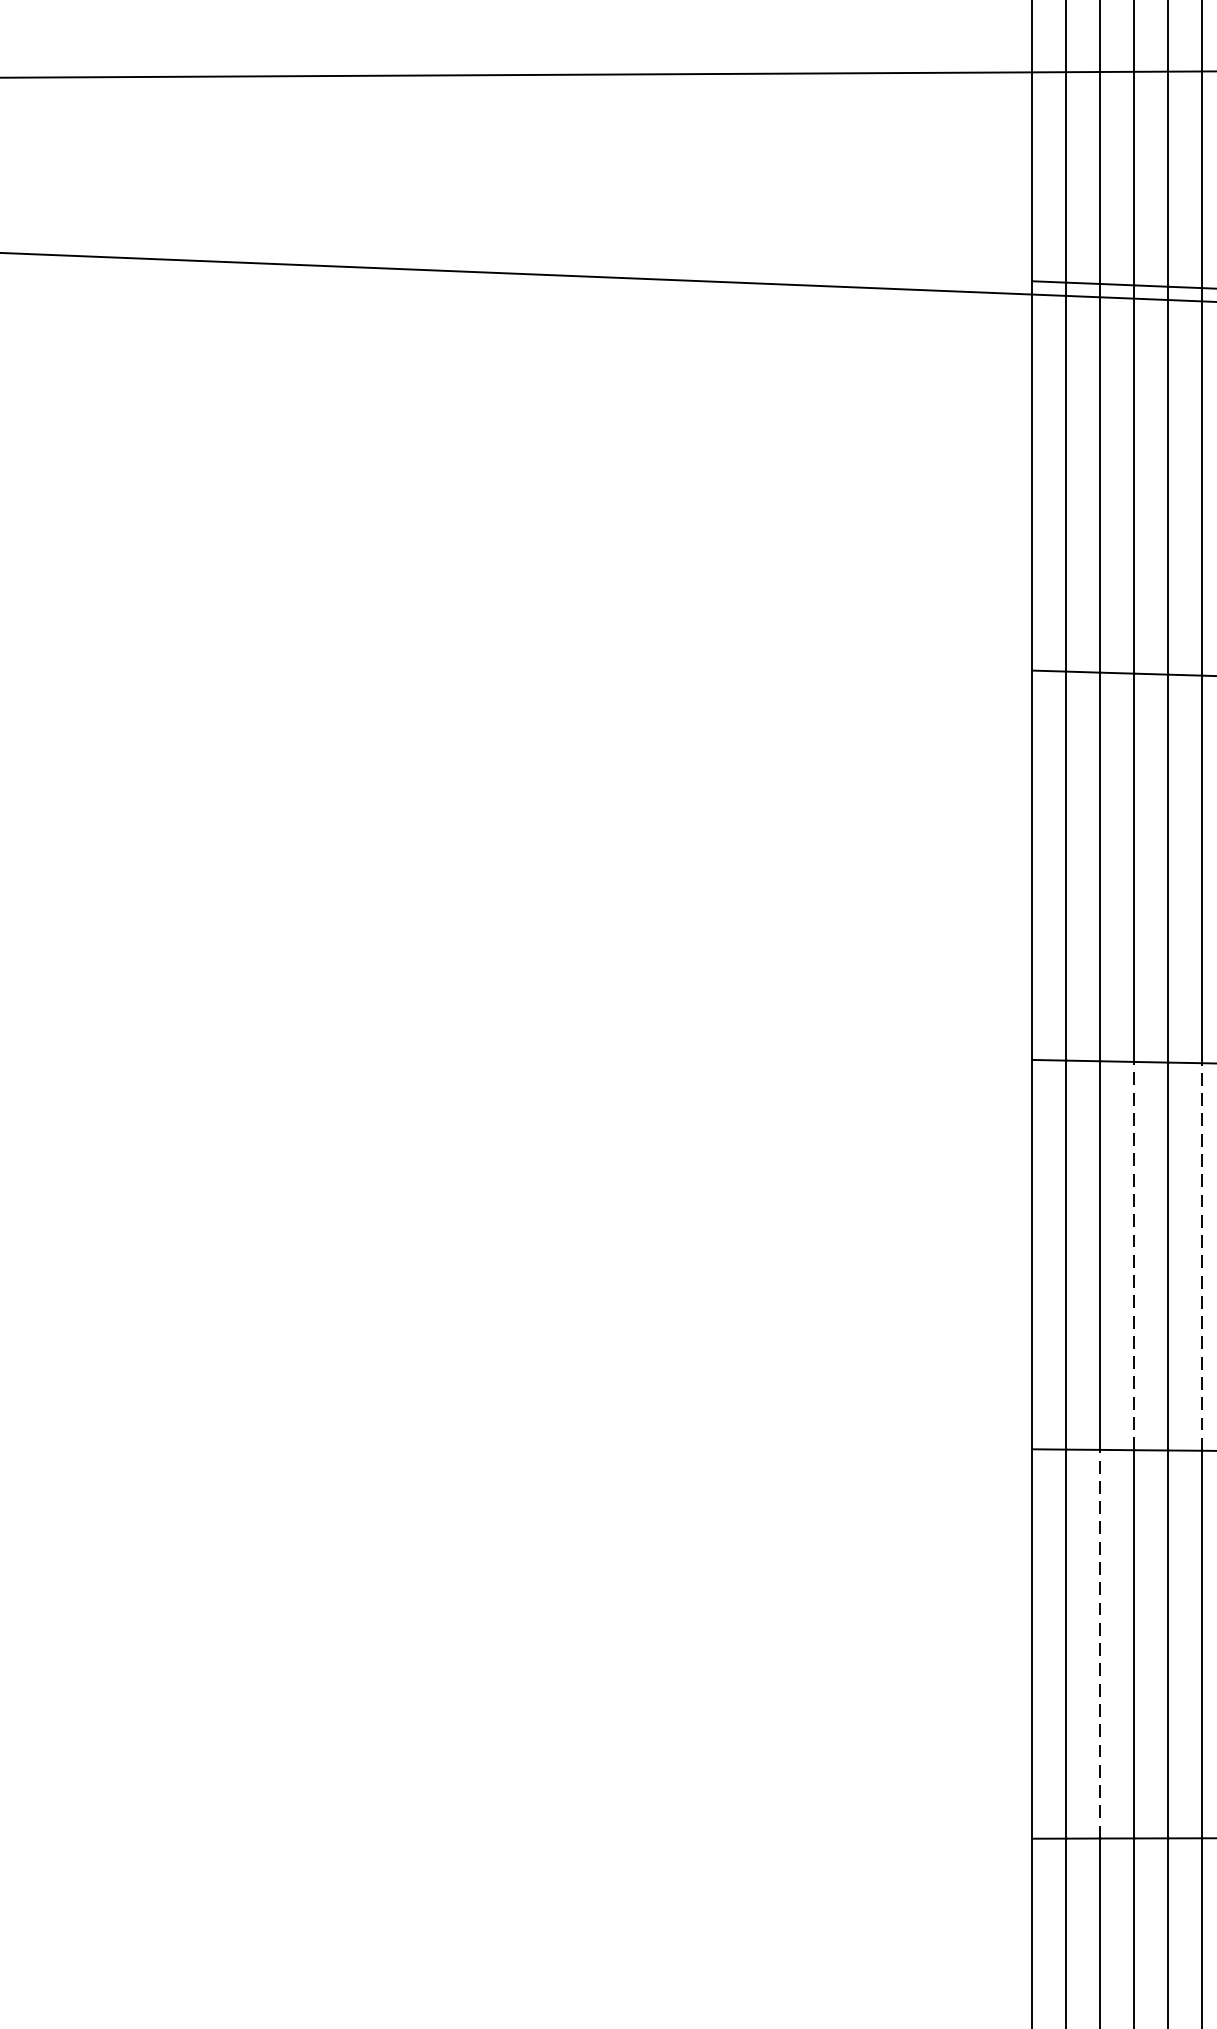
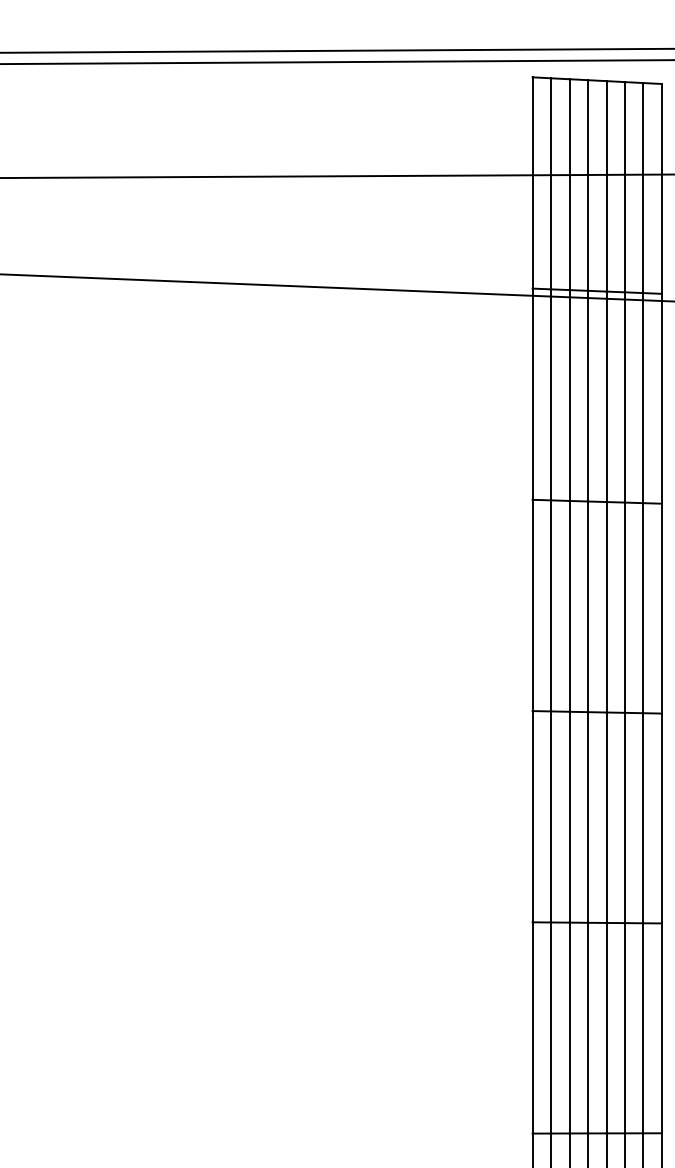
line: (1135, 1254) -> (588, 816), dashed -> solid
line: (1201, 1256) -> (624, 817), dashed -> solid
line: (1100, 1643) -> (569, 1027), dashed -> solid

